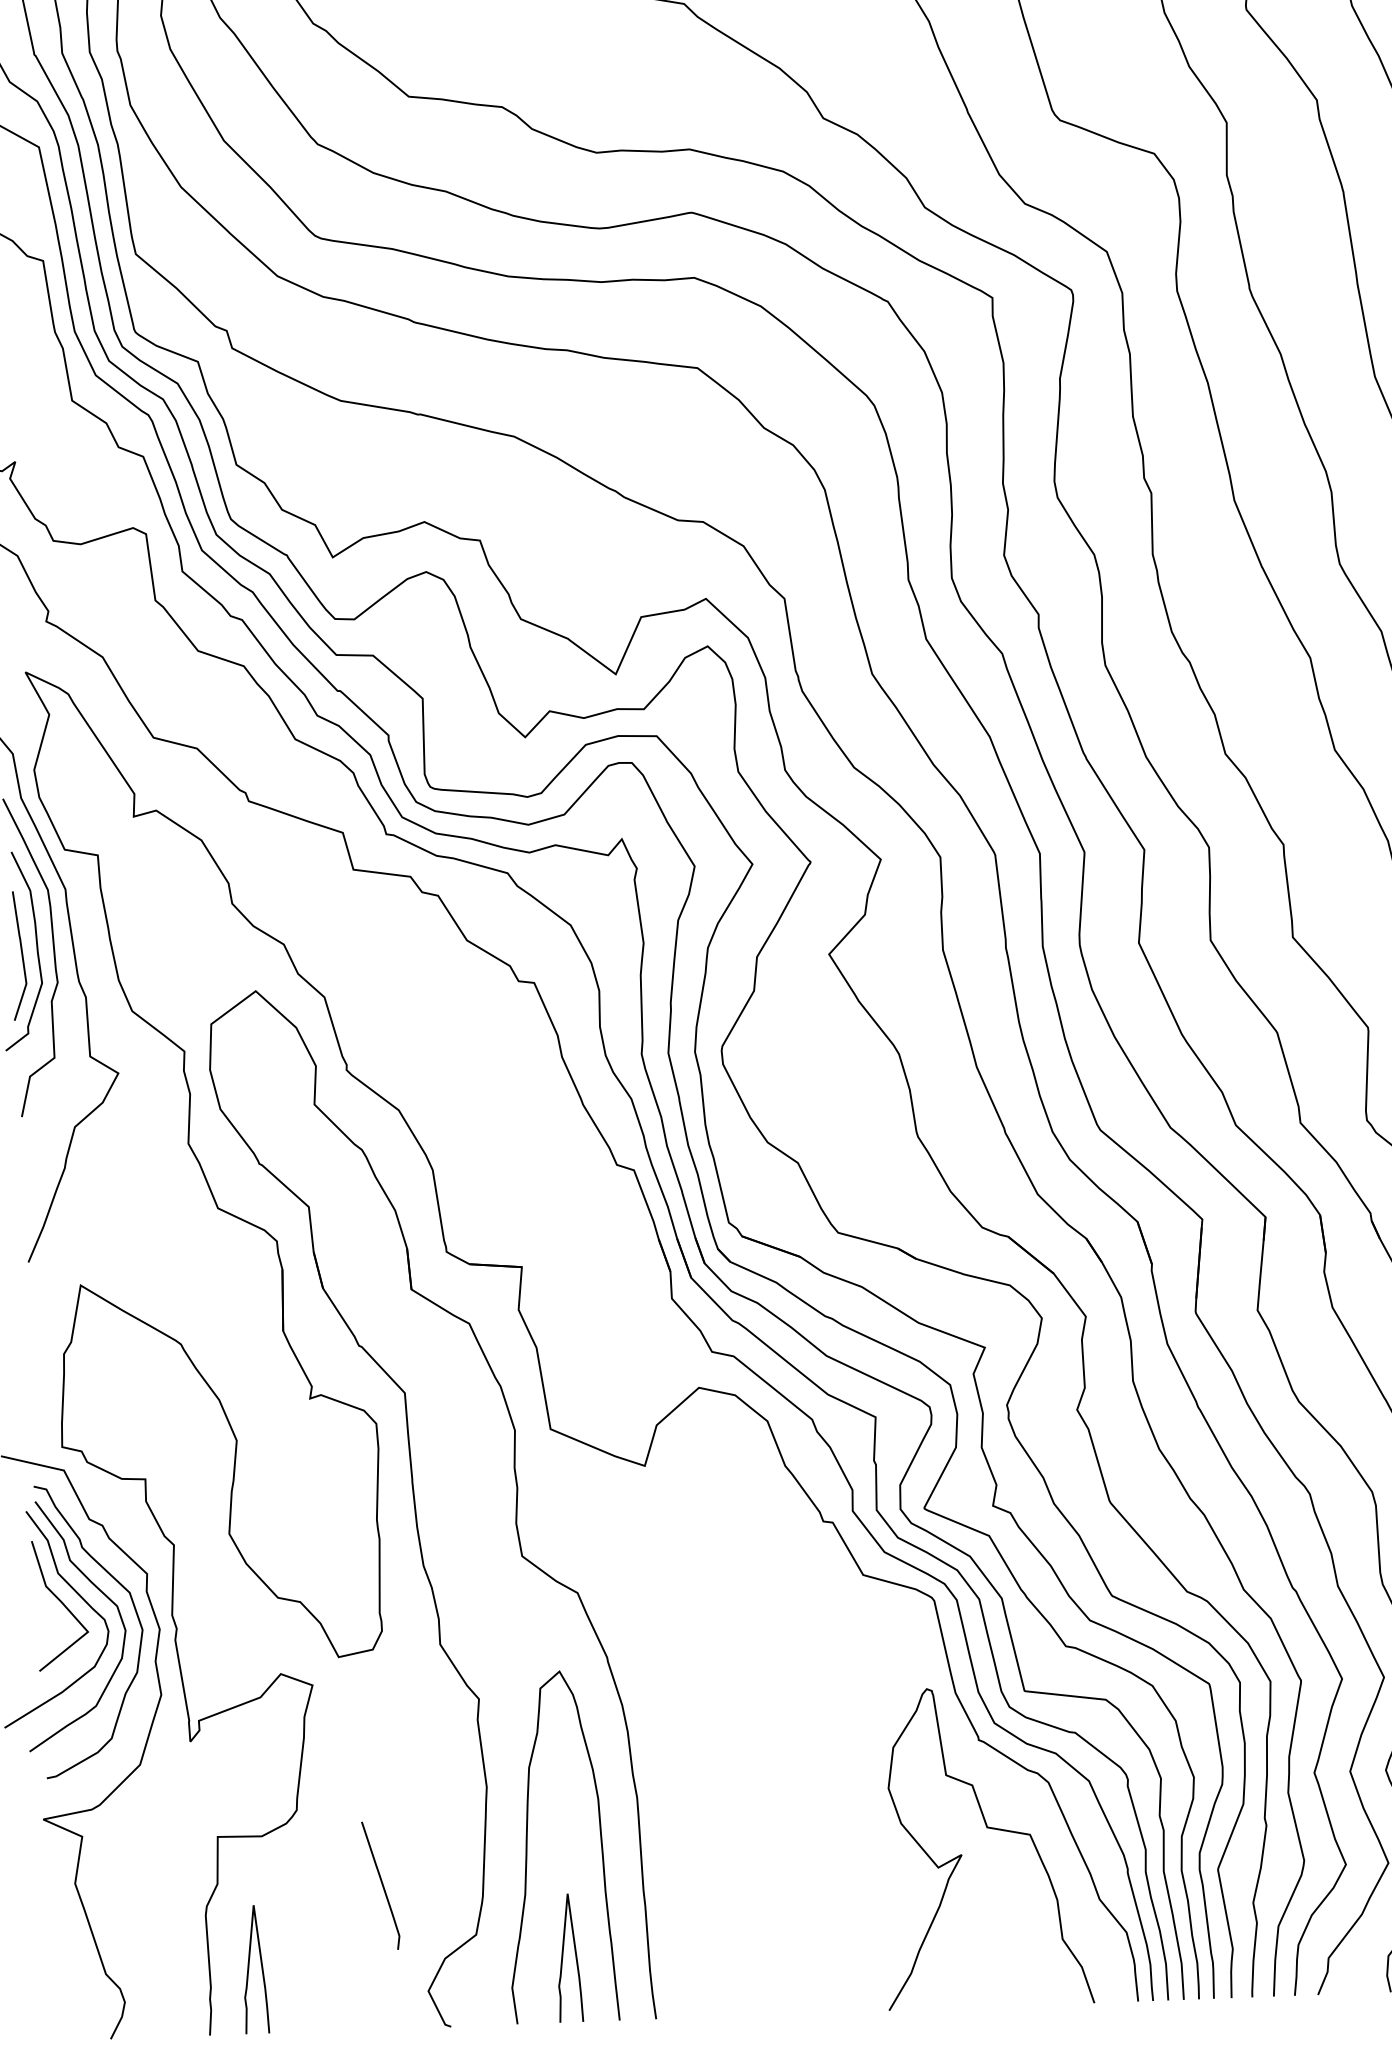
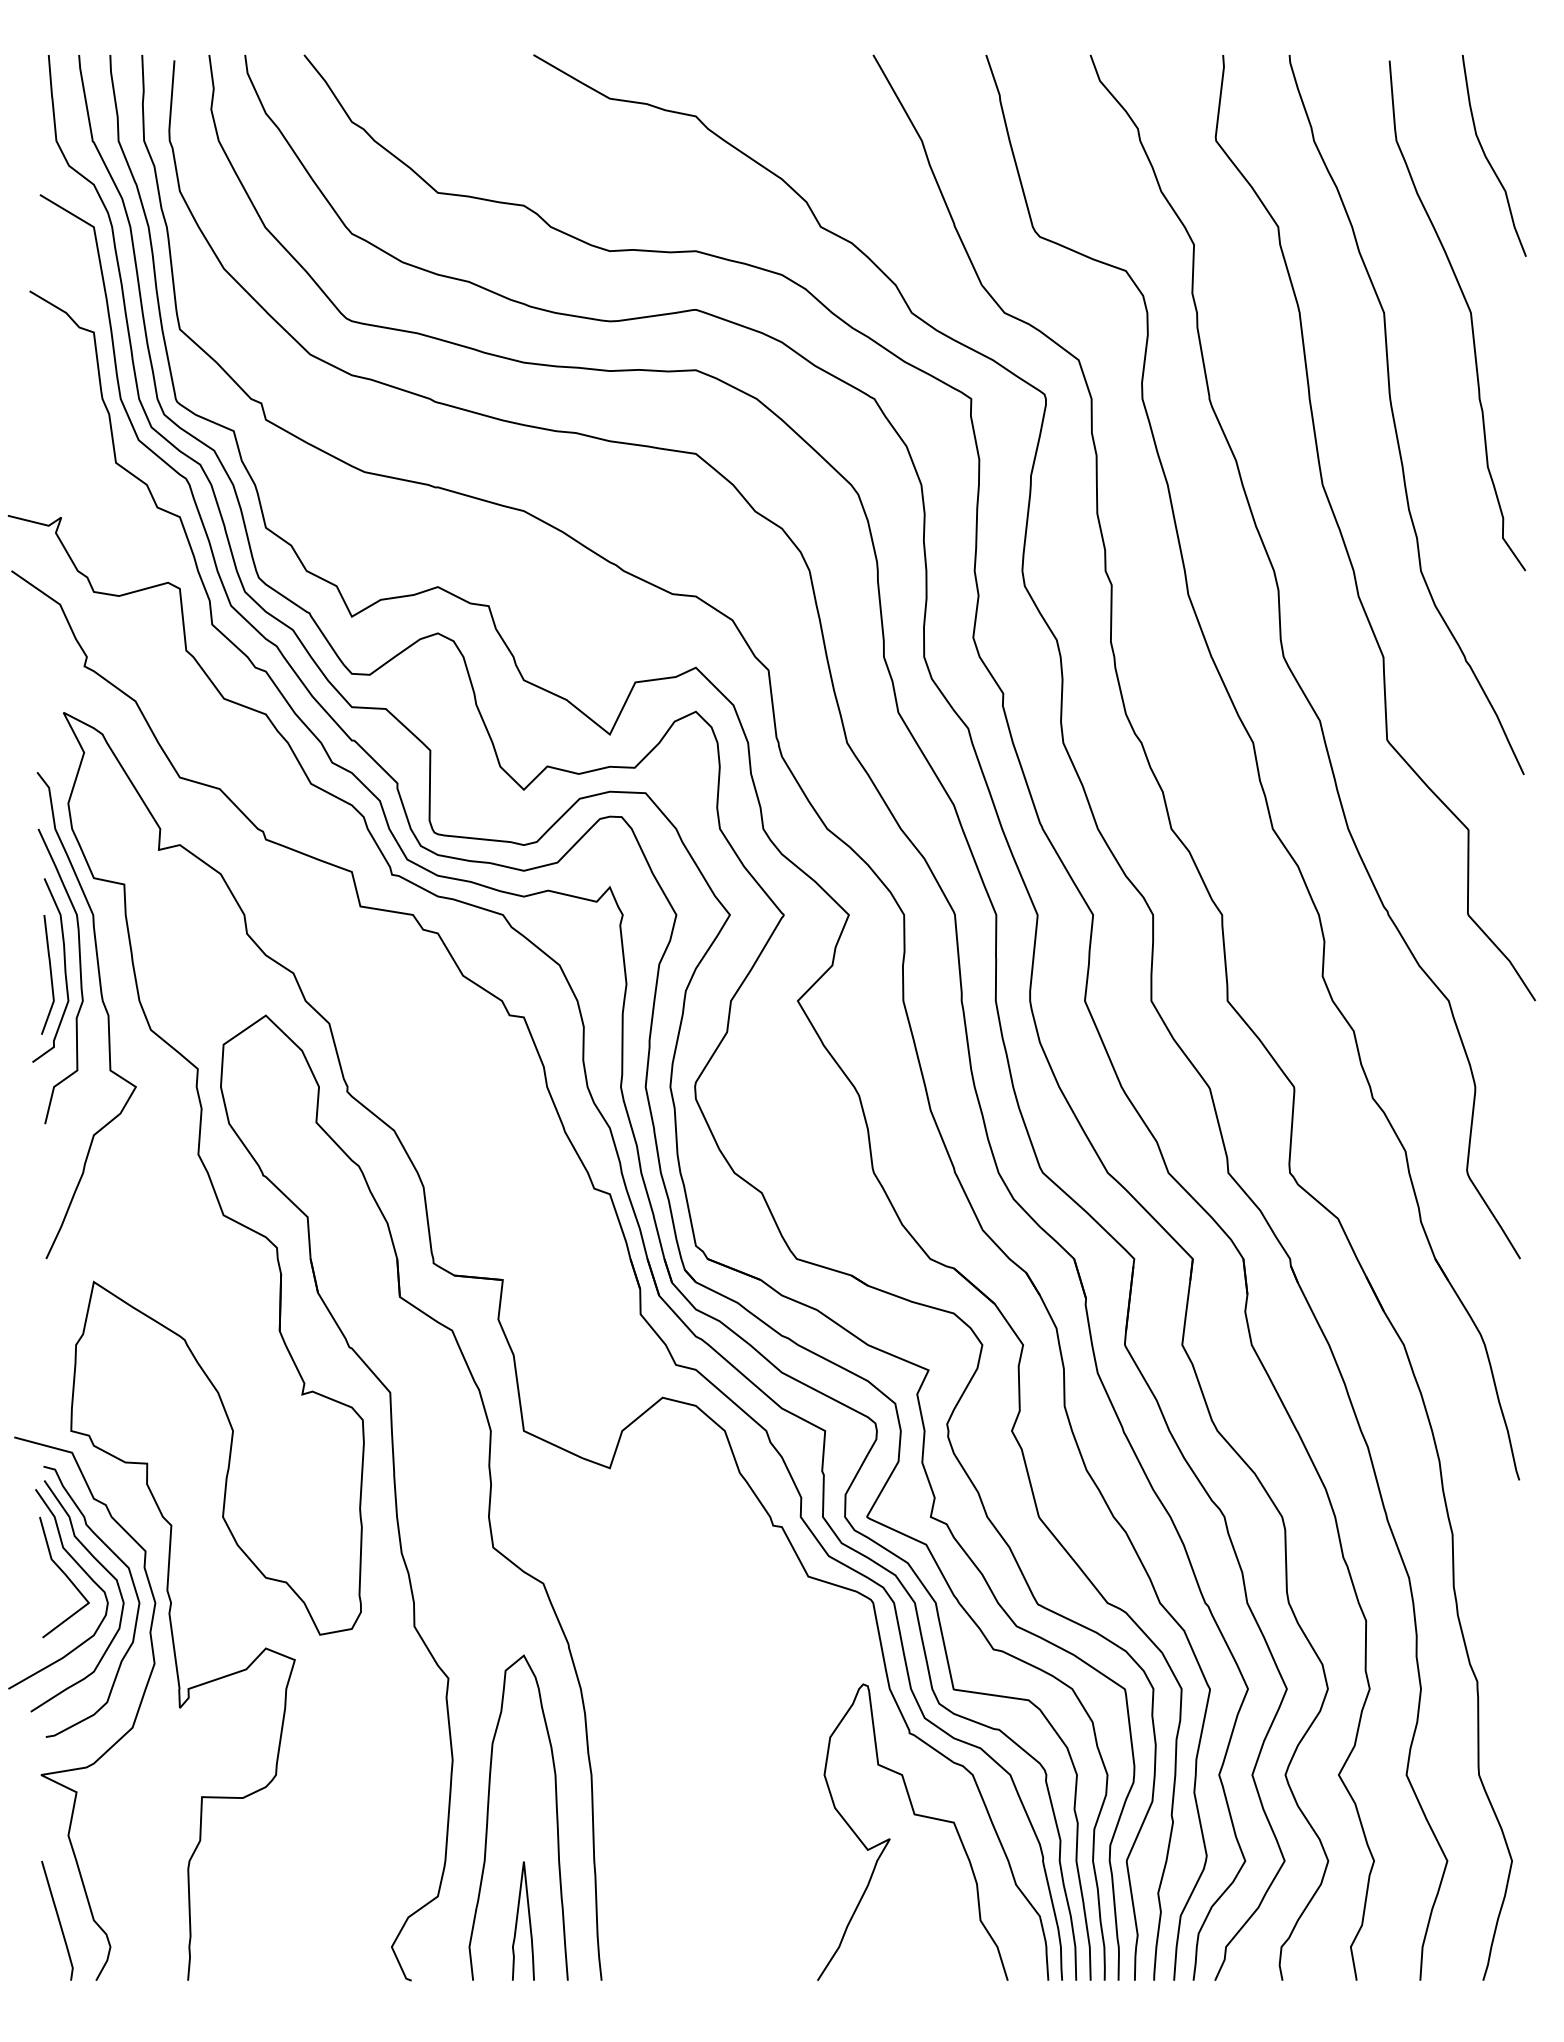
curve: (382, 1885) -> (58, 1920), moved
curve: (260, 1967) -> (237, 1919), removed

